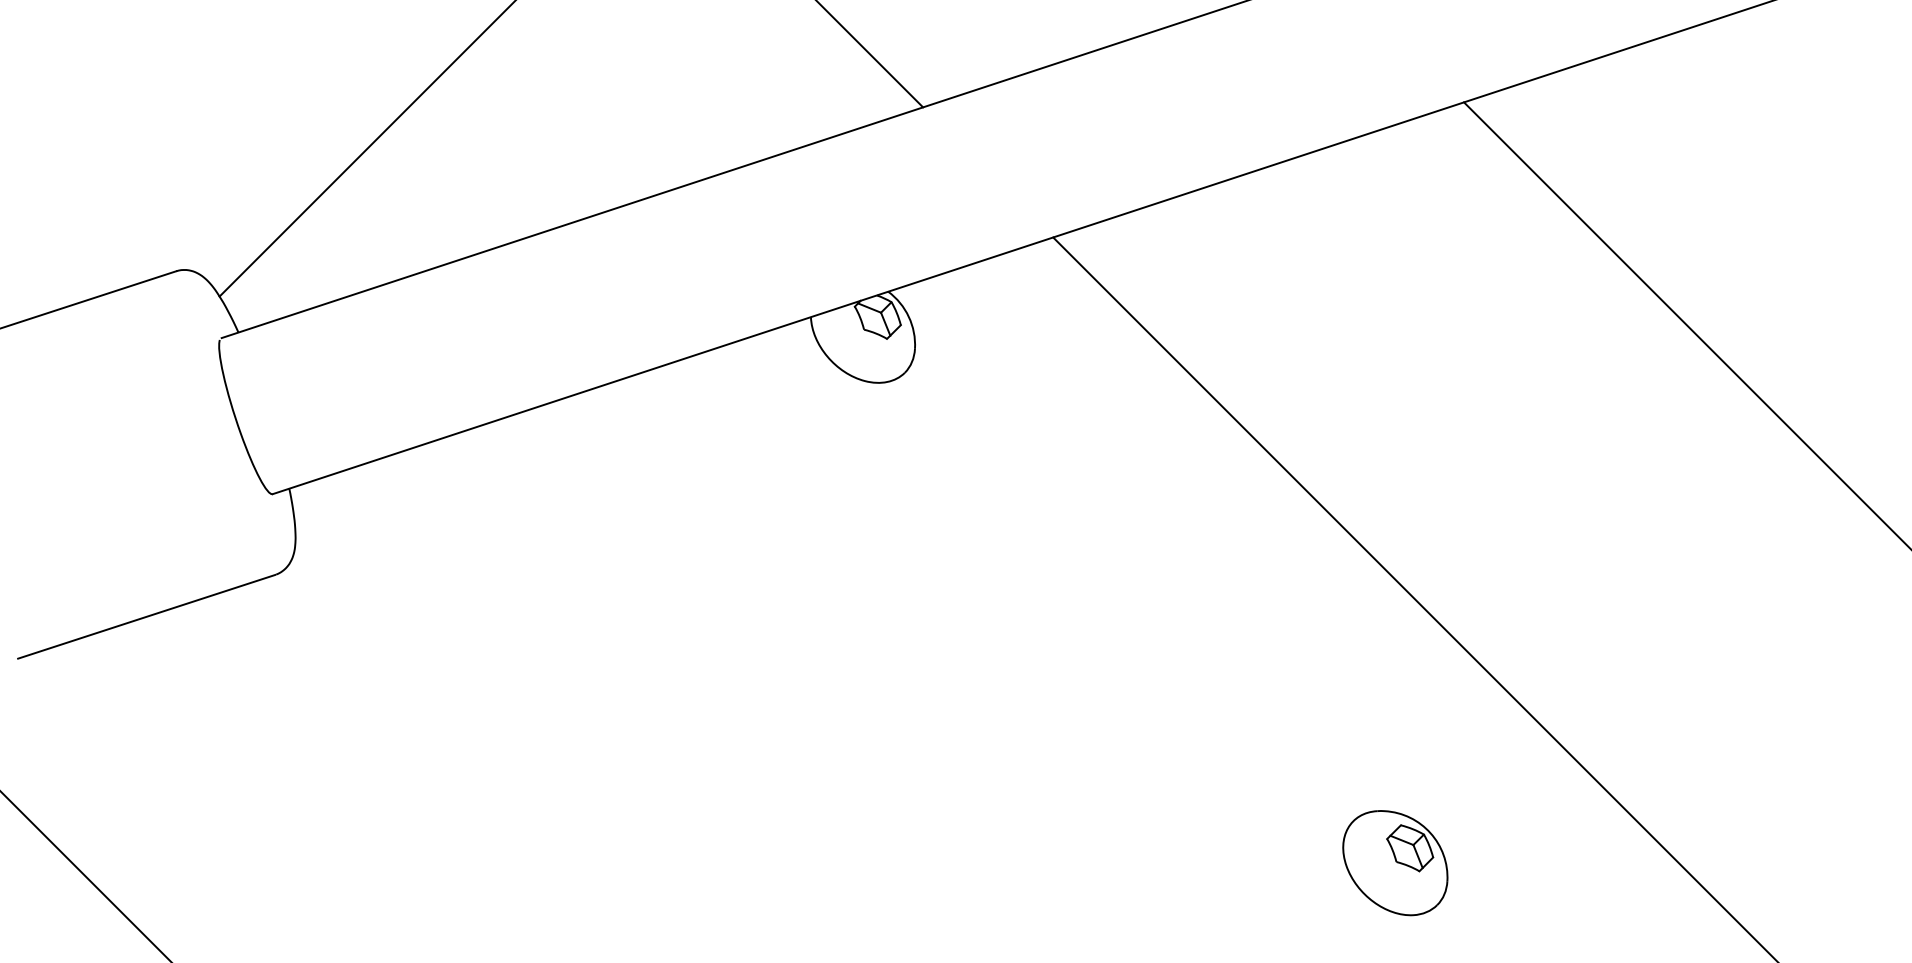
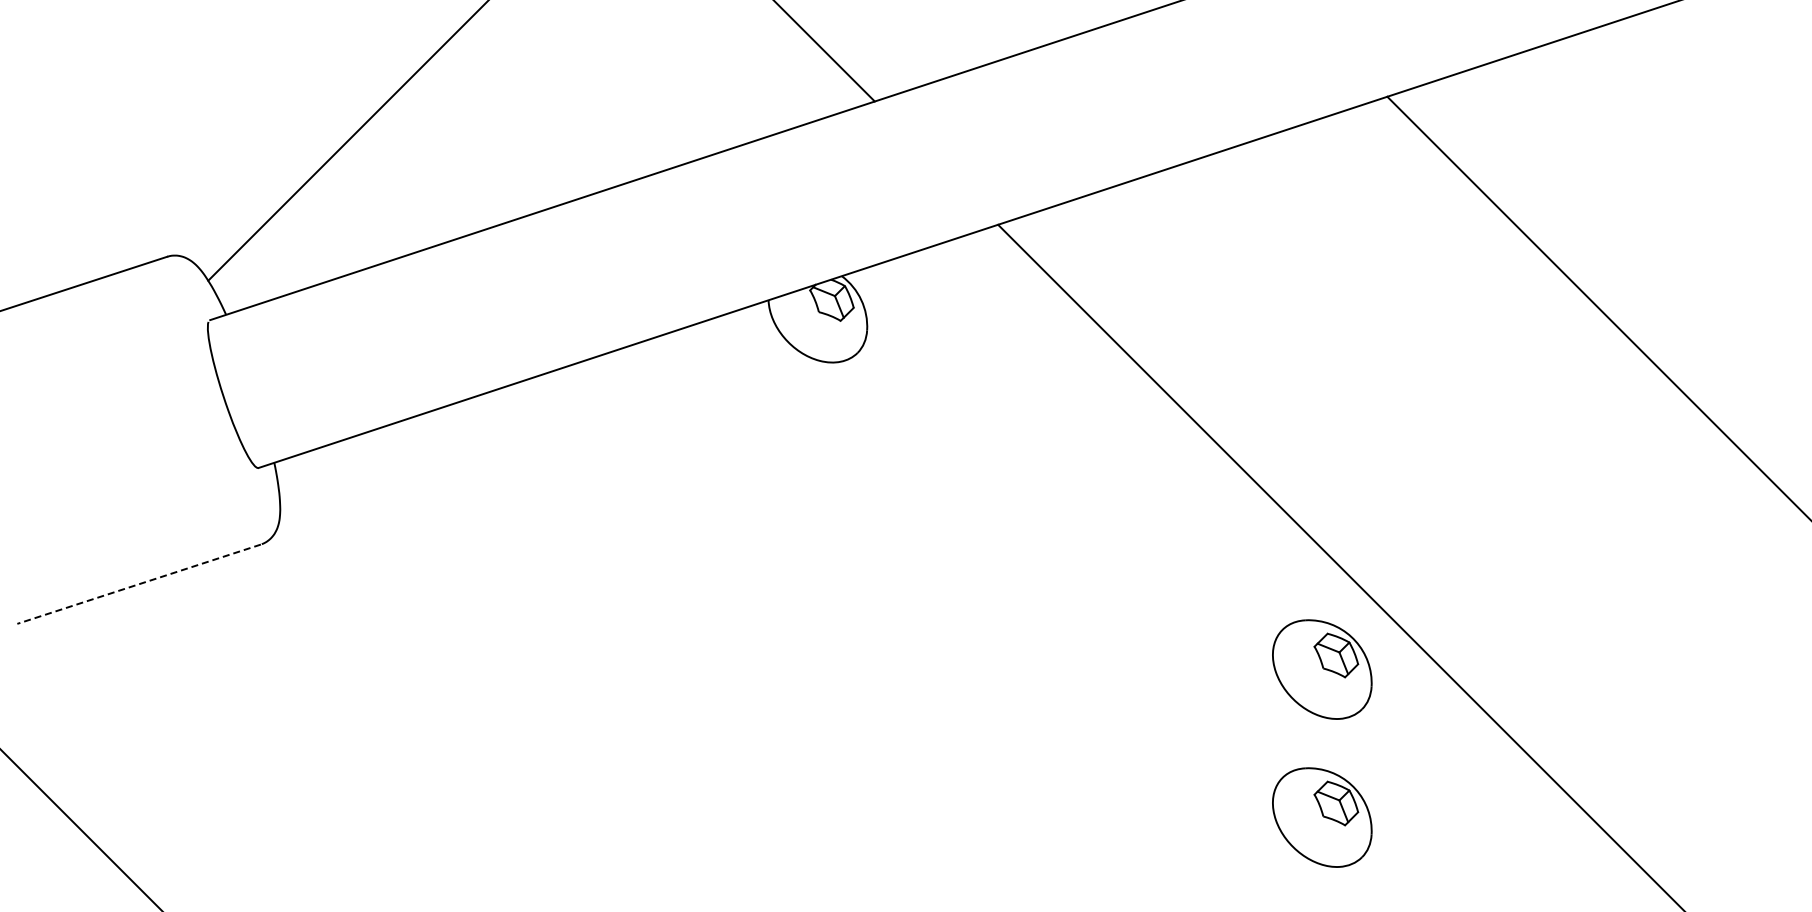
line: (145, 617) -> (138, 584), solid -> dashed
part: (1395, 706) -> (1322, 669), added

